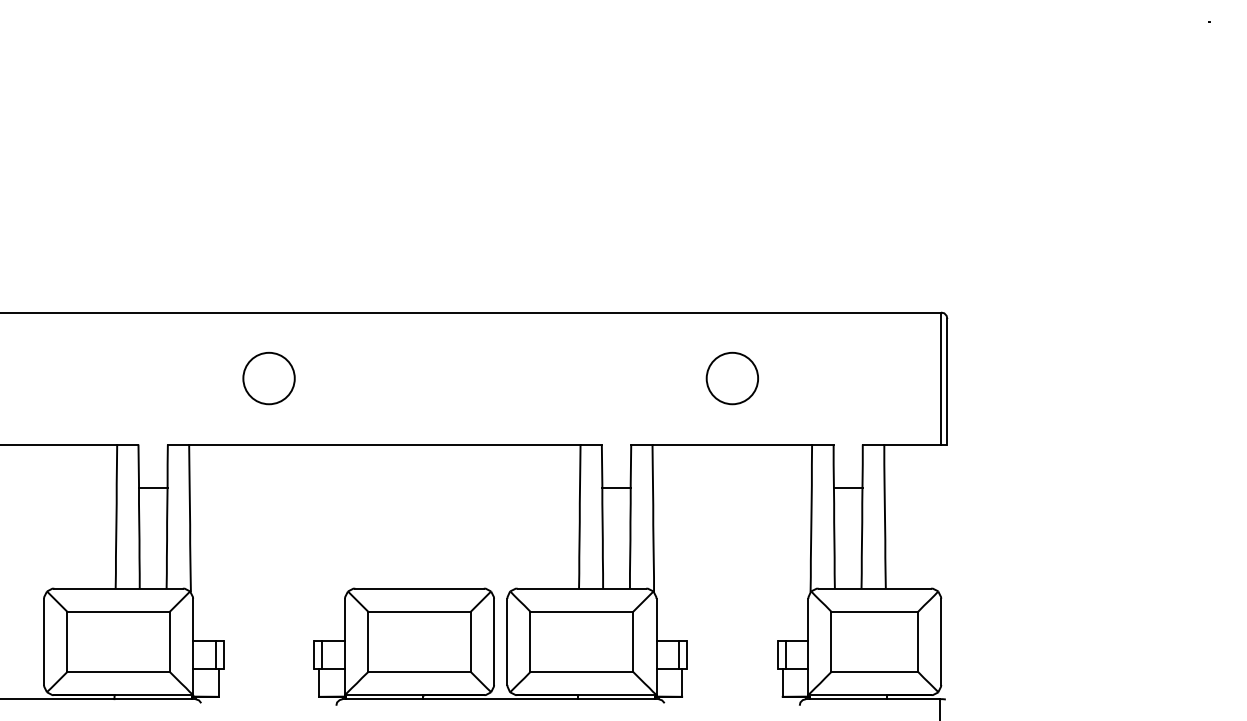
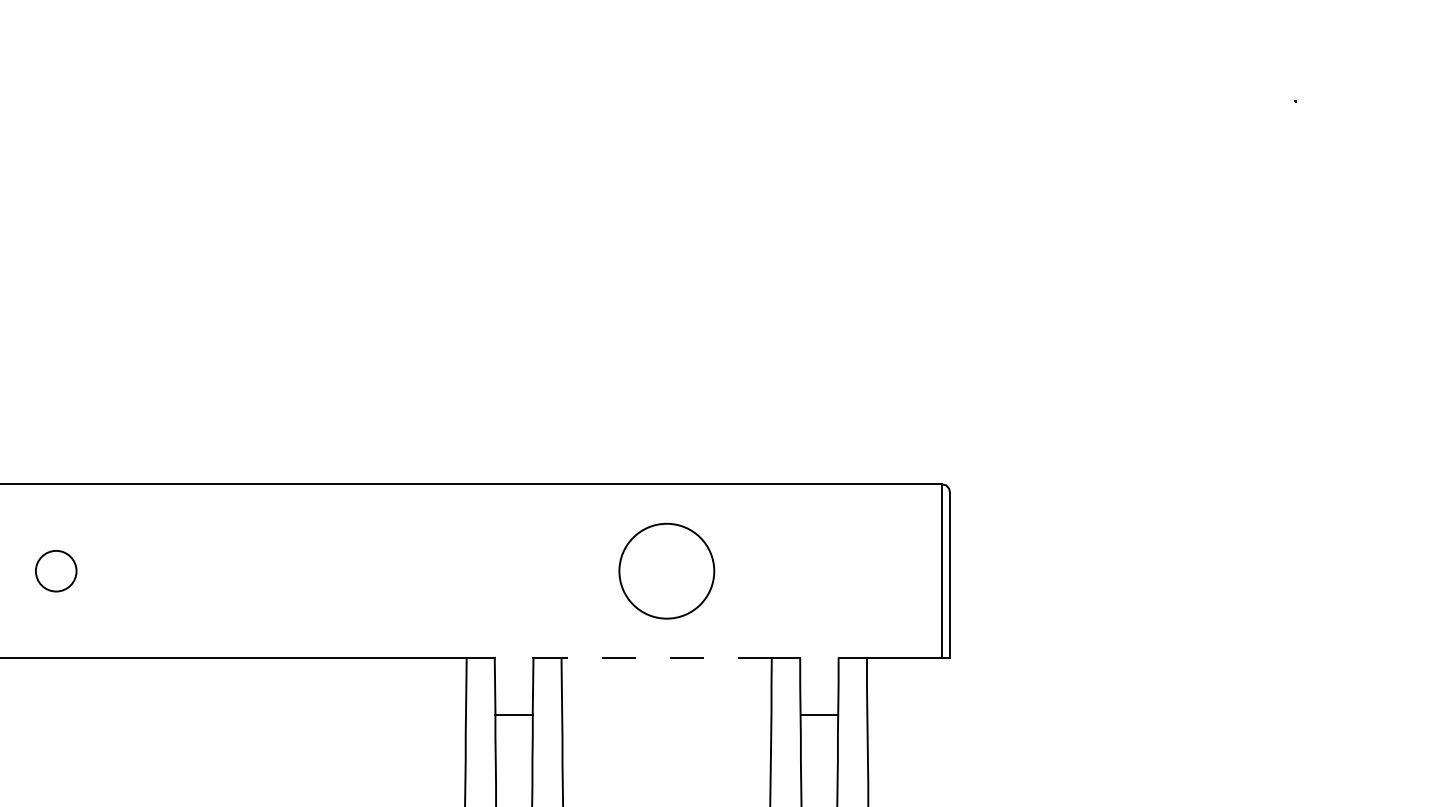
circle: (268, 378) -> (55, 571), size x0.6
circle: (732, 378) -> (666, 571), size x1.4
line: (732, 444) -> (666, 658), solid -> dashed

